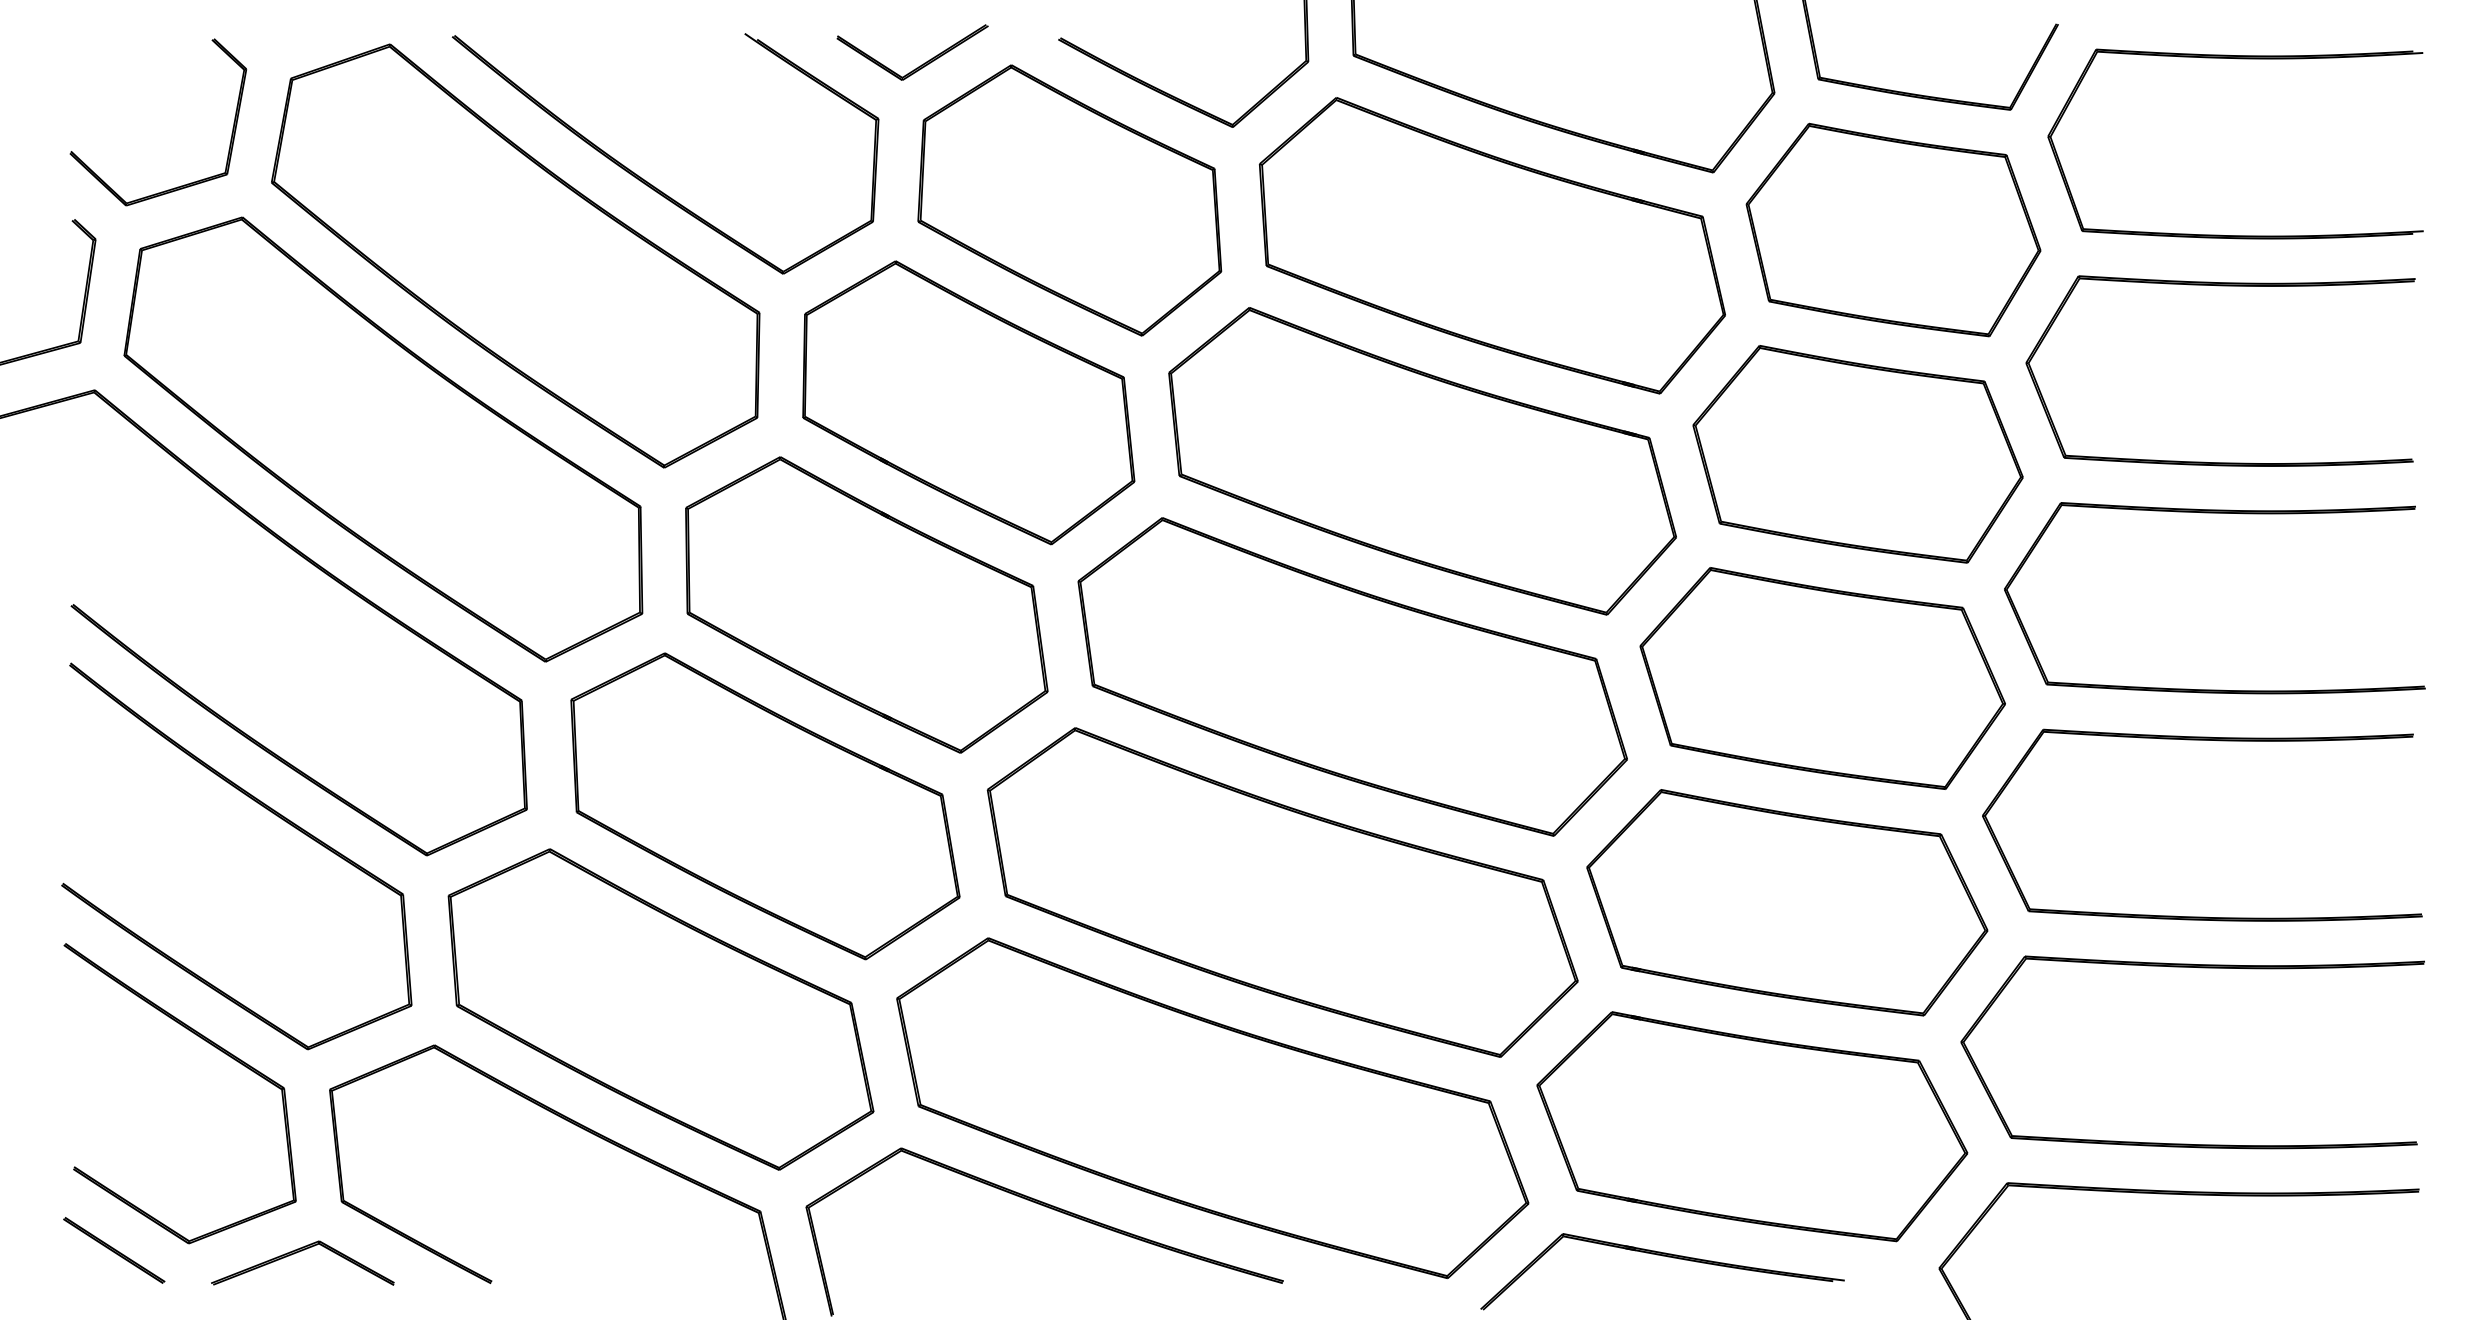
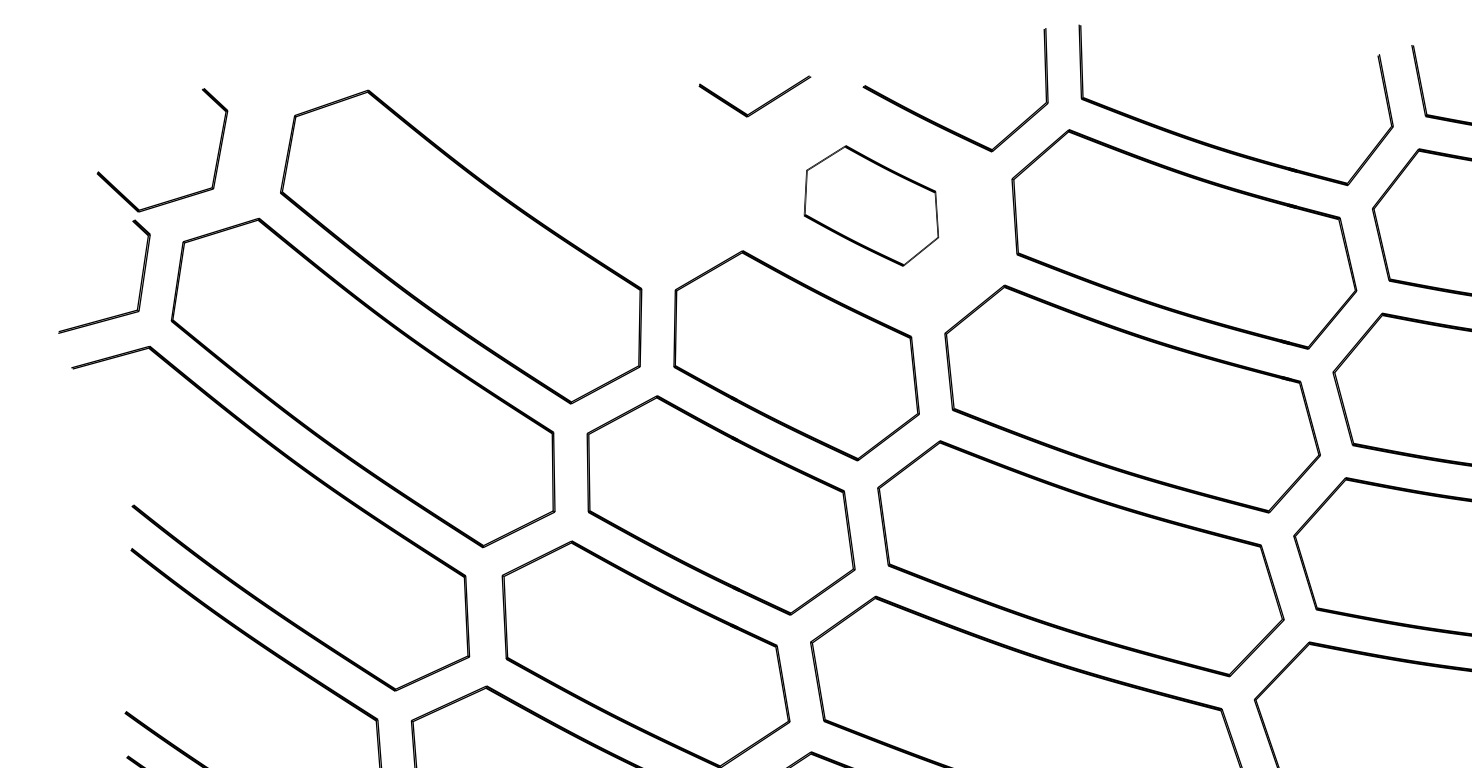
part: (646, 180) -> (558, 191), removed
part: (177, 186) -> (176, 197), moved
part: (1069, 200) -> (871, 205), size x0.6

